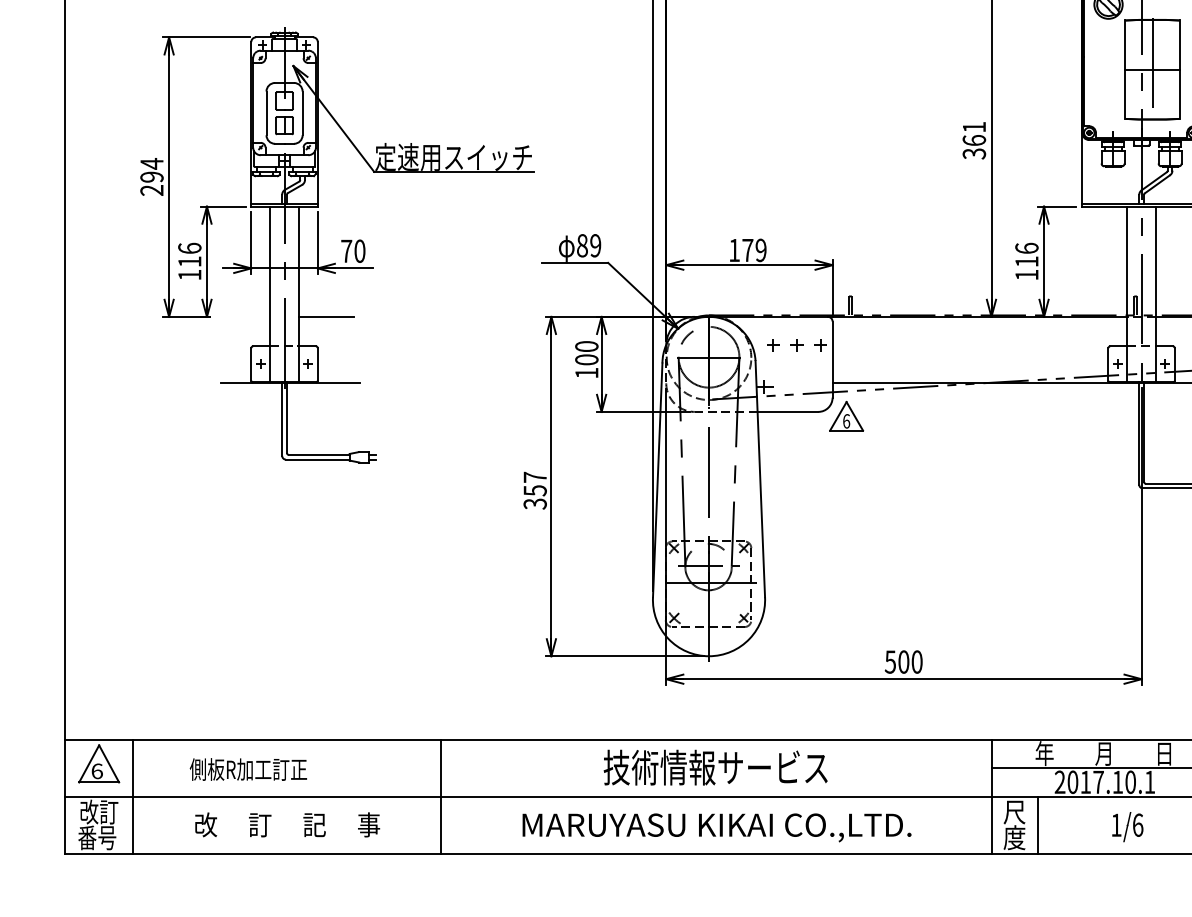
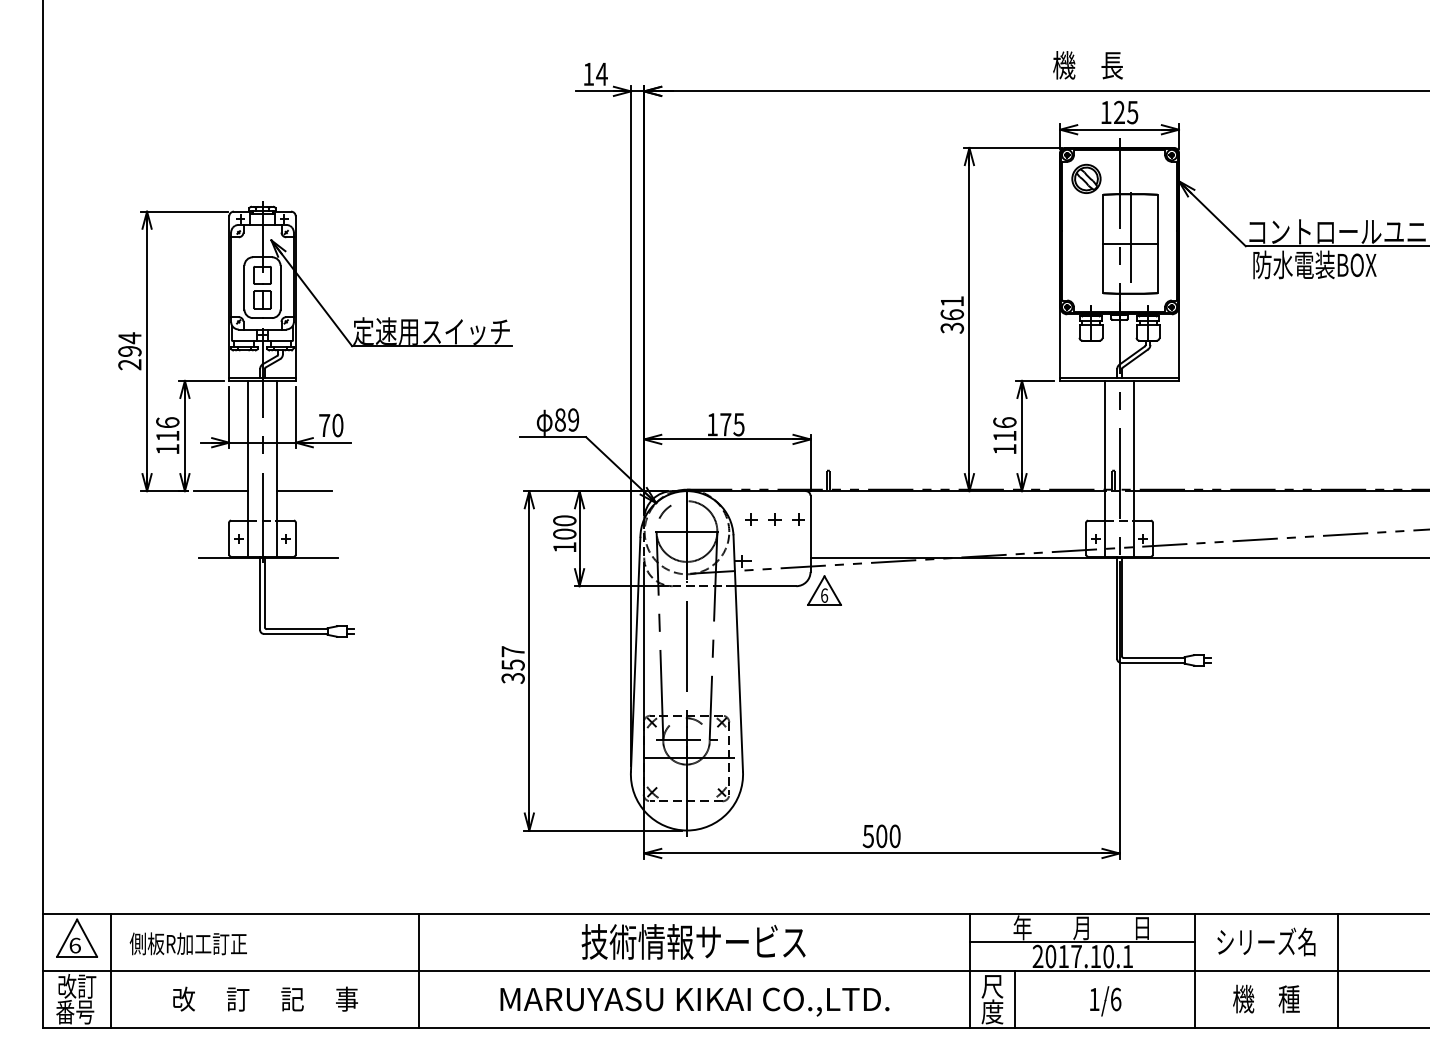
text: (760, 250) -> (738, 424), 179 -> 175
line: (242, 317) -> (220, 491), added
text: (247, 769) -> (187, 943), moved

